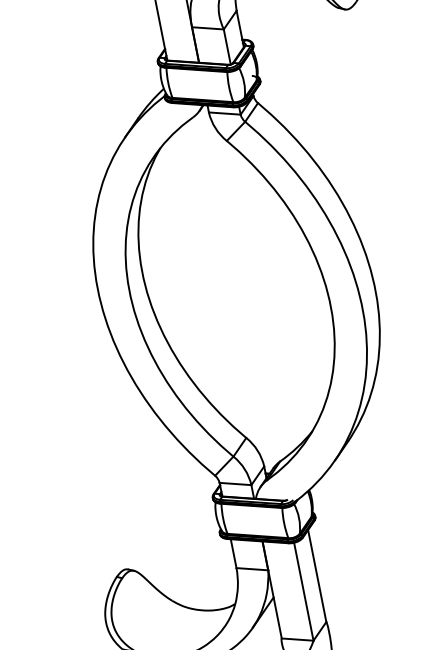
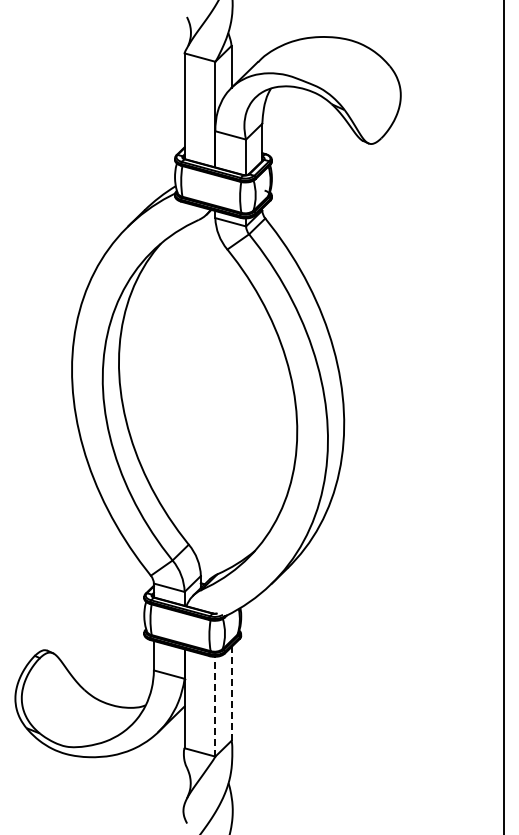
line: (317, 575) -> (231, 693), solid -> dashed
line: (303, 591) -> (215, 706), solid -> dashed

